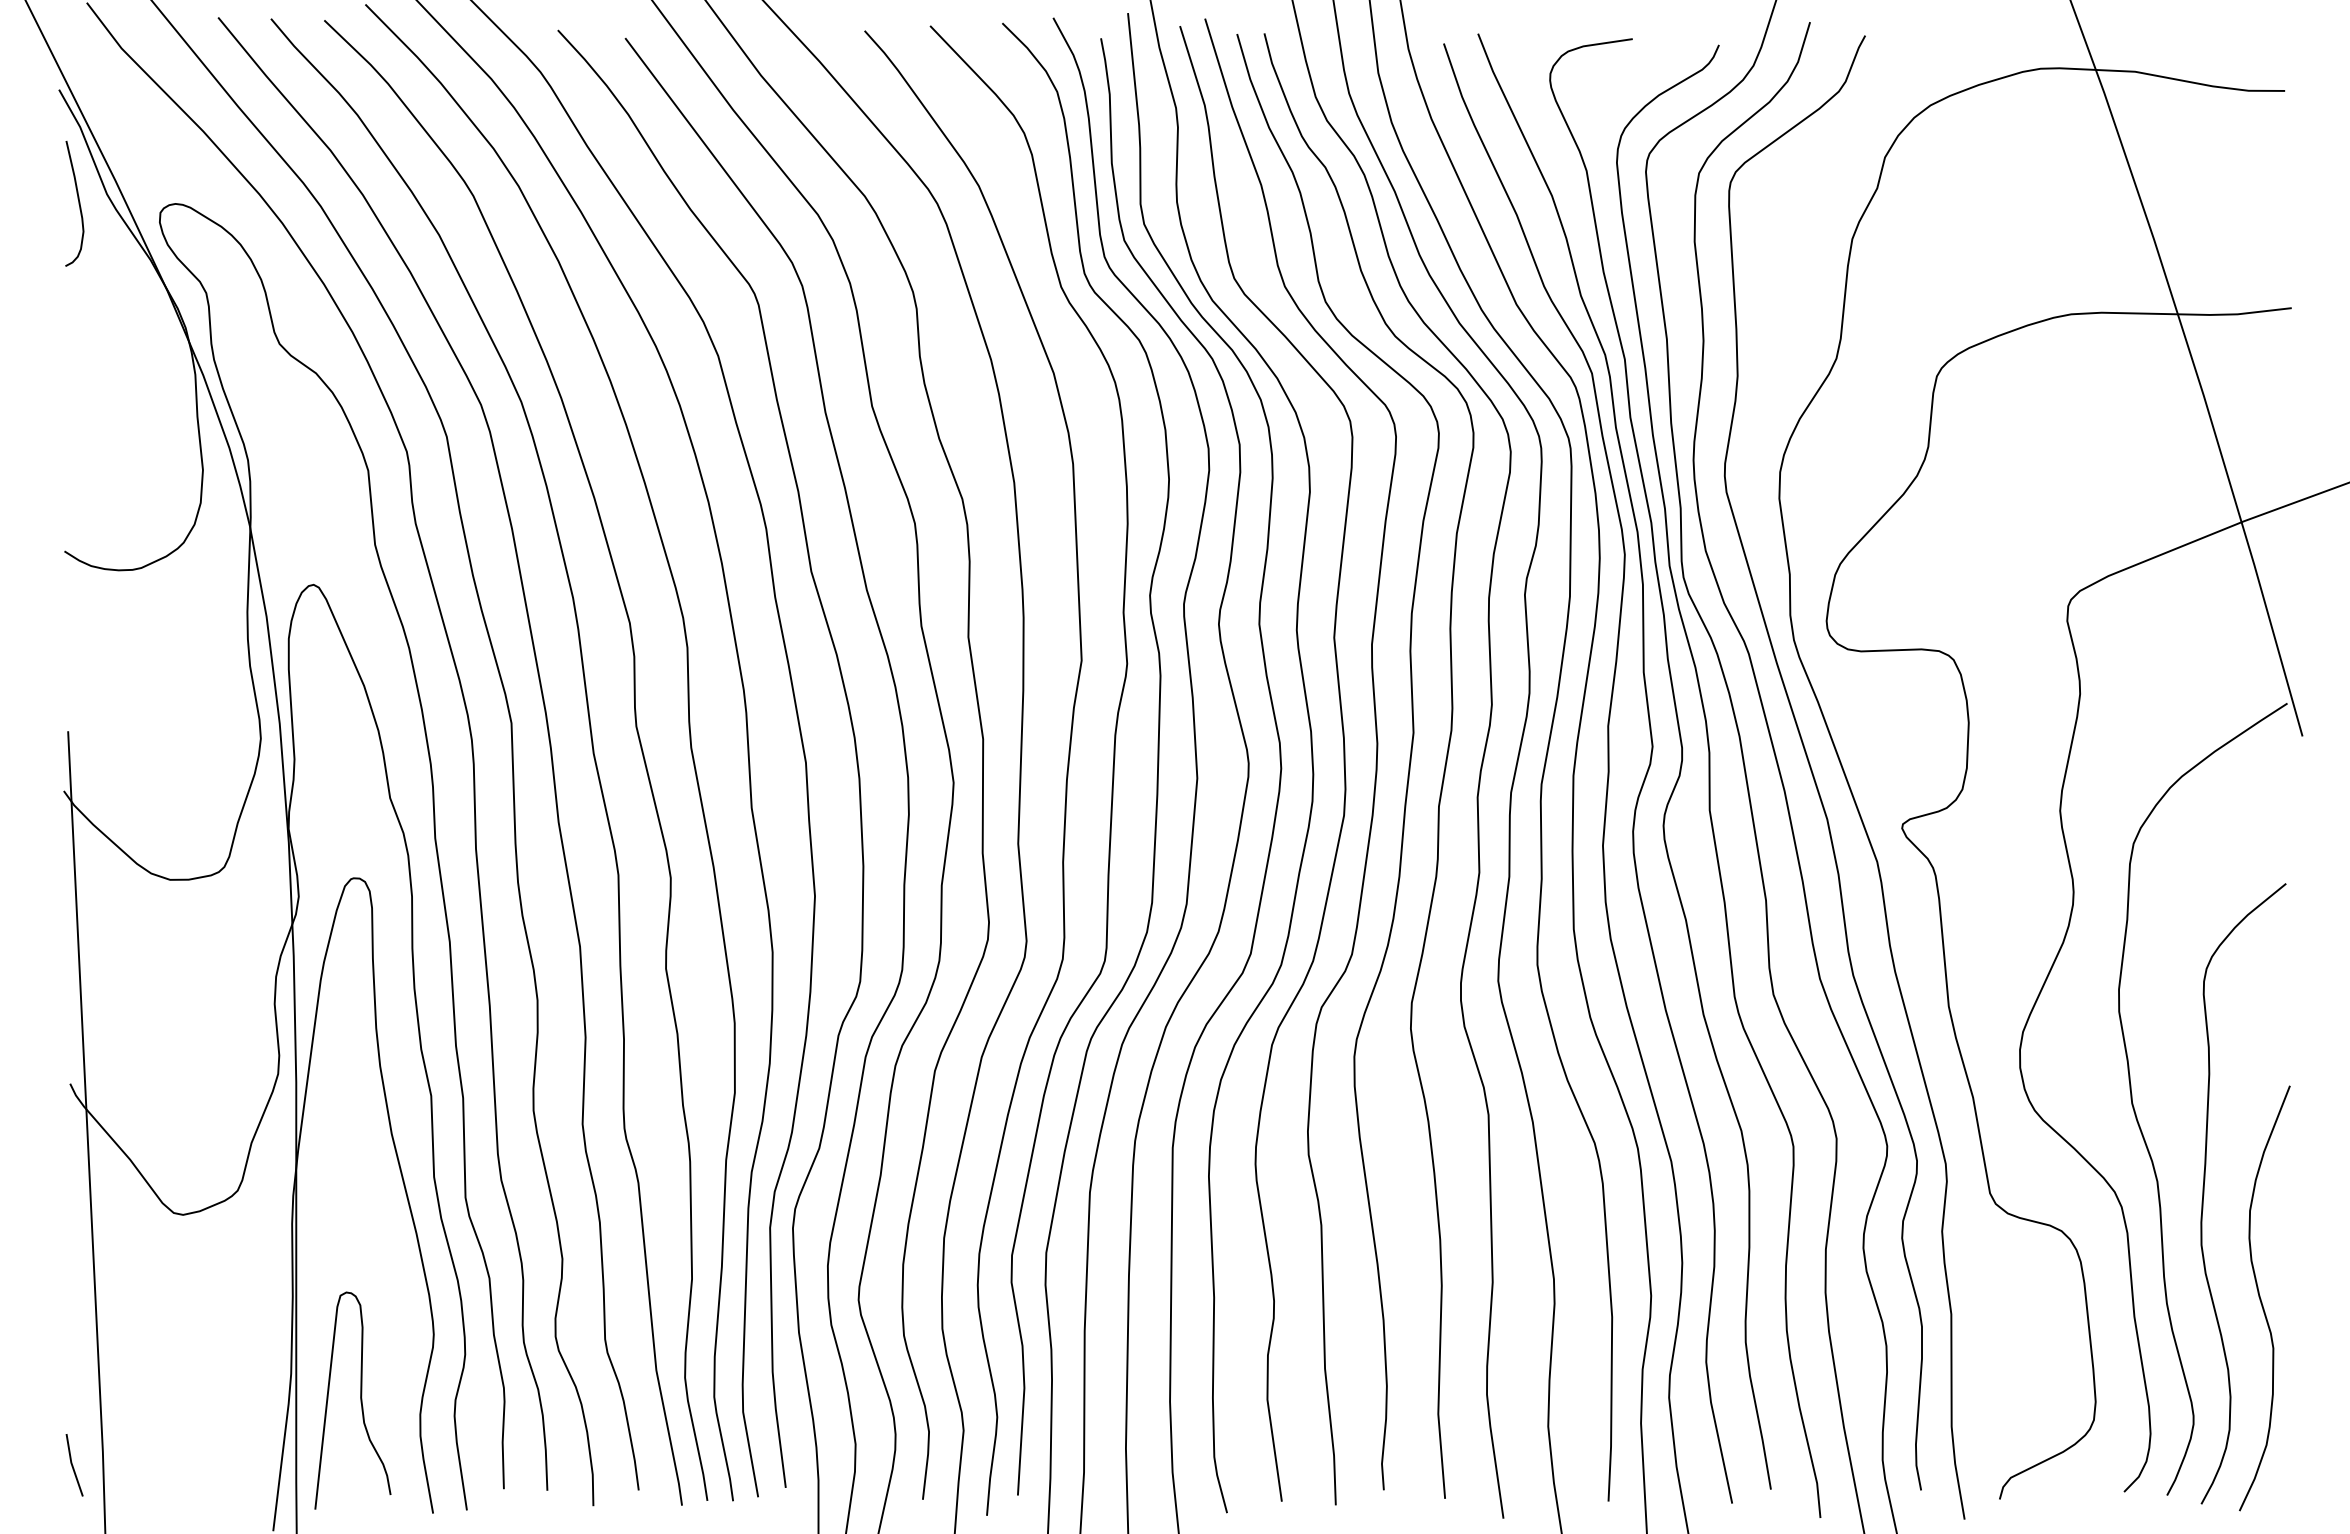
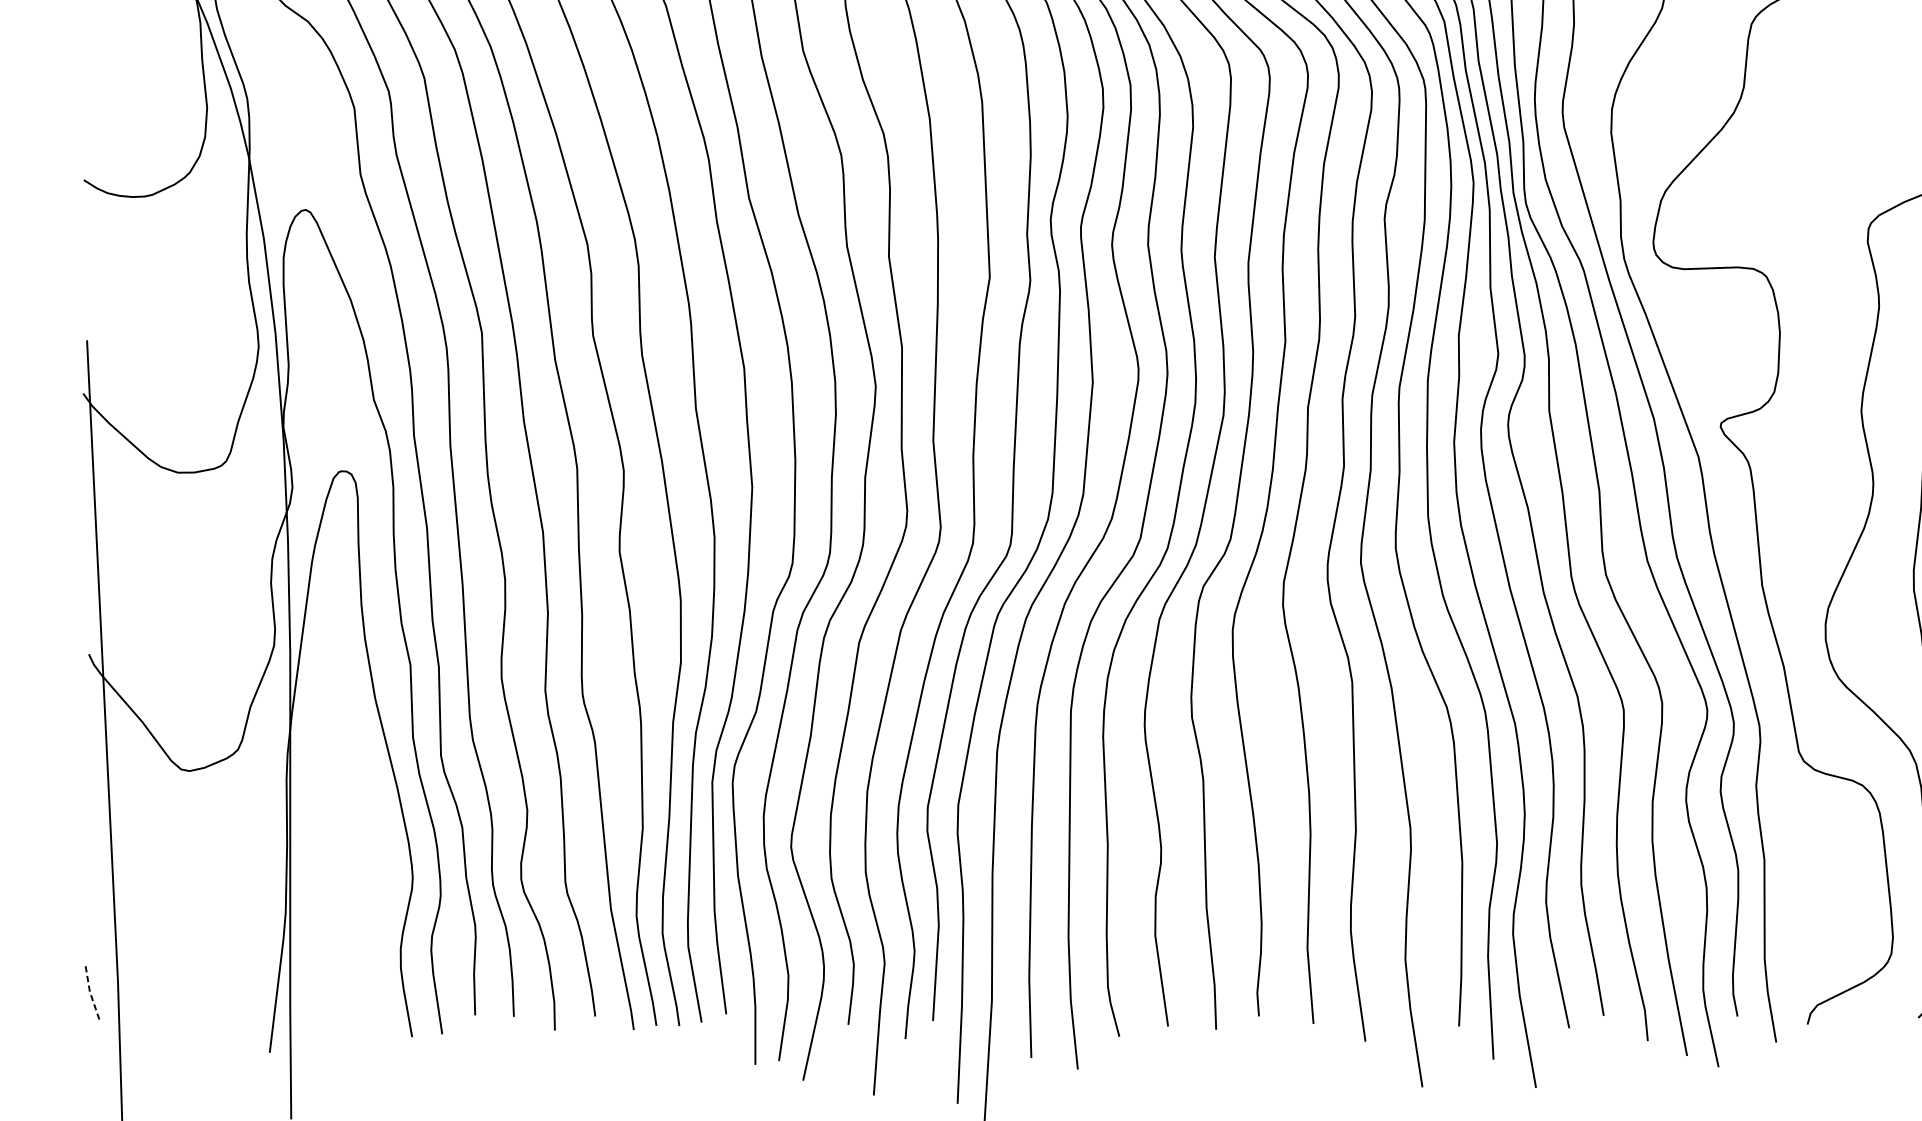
curve: (360, 1400) -> (347, 936), removed
line: (72, 1465) -> (90, 994), solid -> dashed

